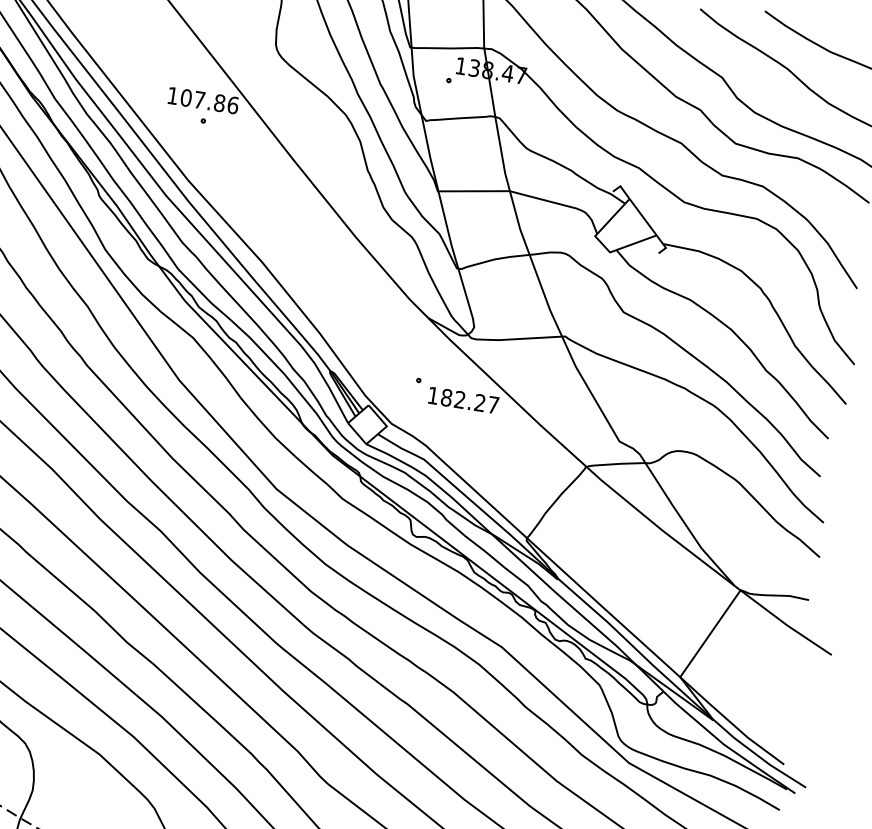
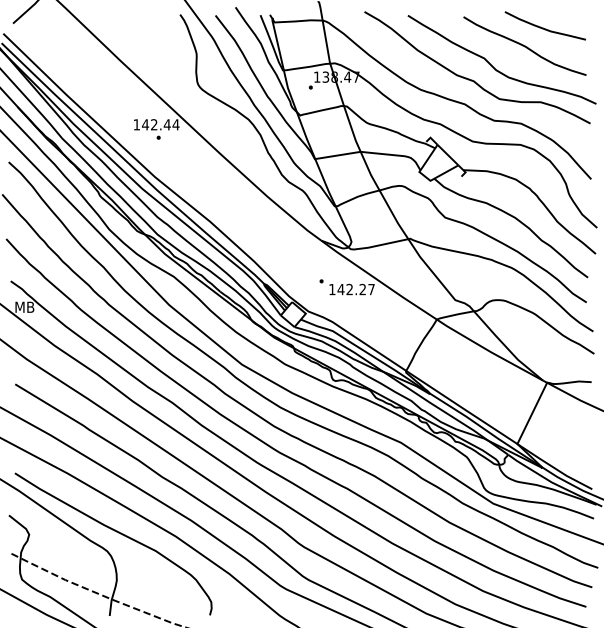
text: (209, 101) -> (160, 124), 107.86 -> 142.44
text: (445, 397) -> (340, 289), 182.27 -> 142.27

